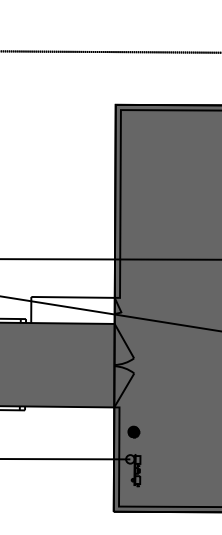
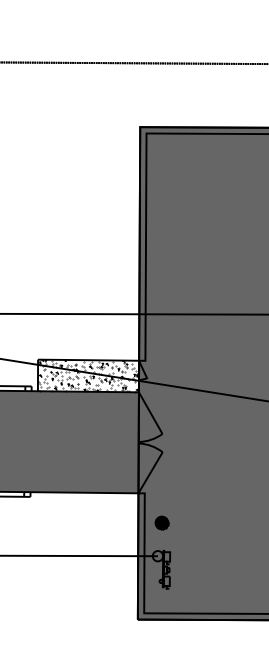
hatch: (72, 310) -> (88, 375), added

